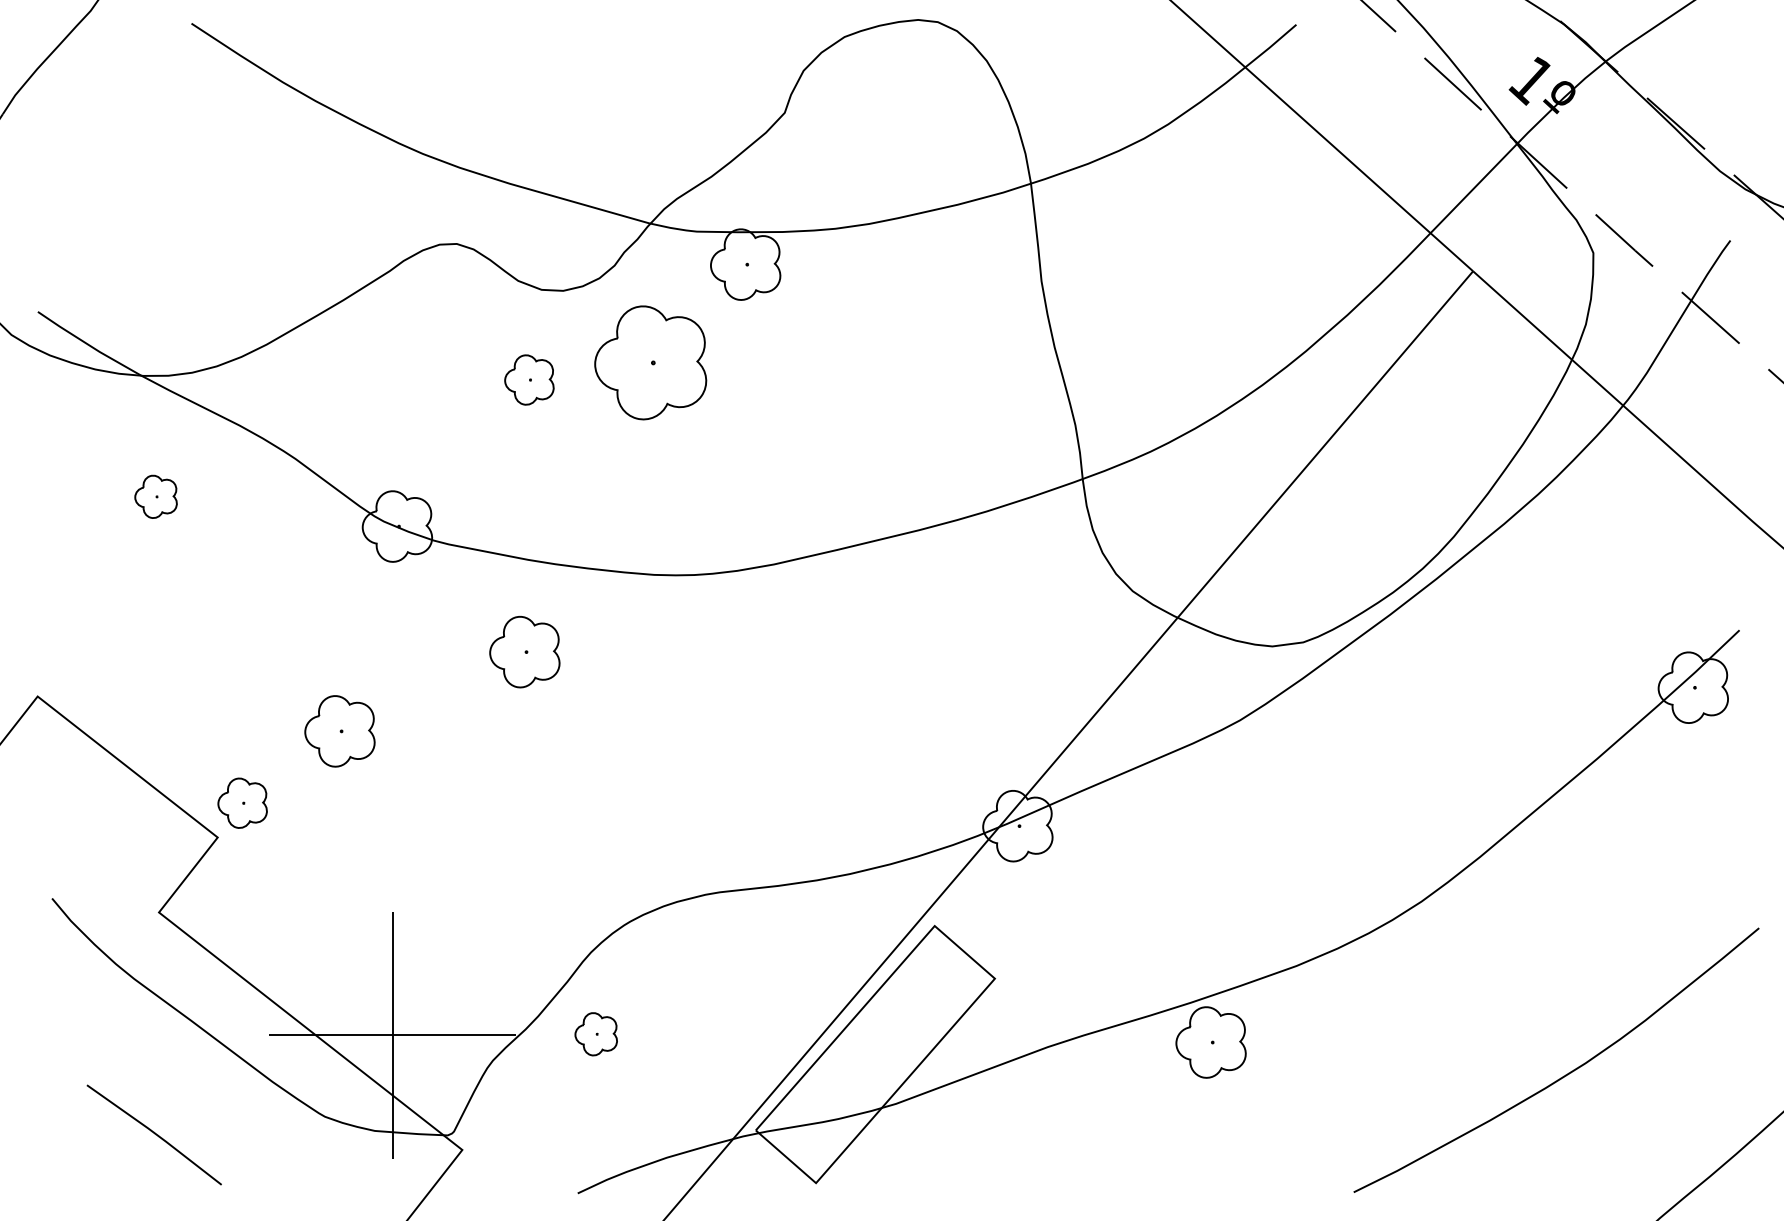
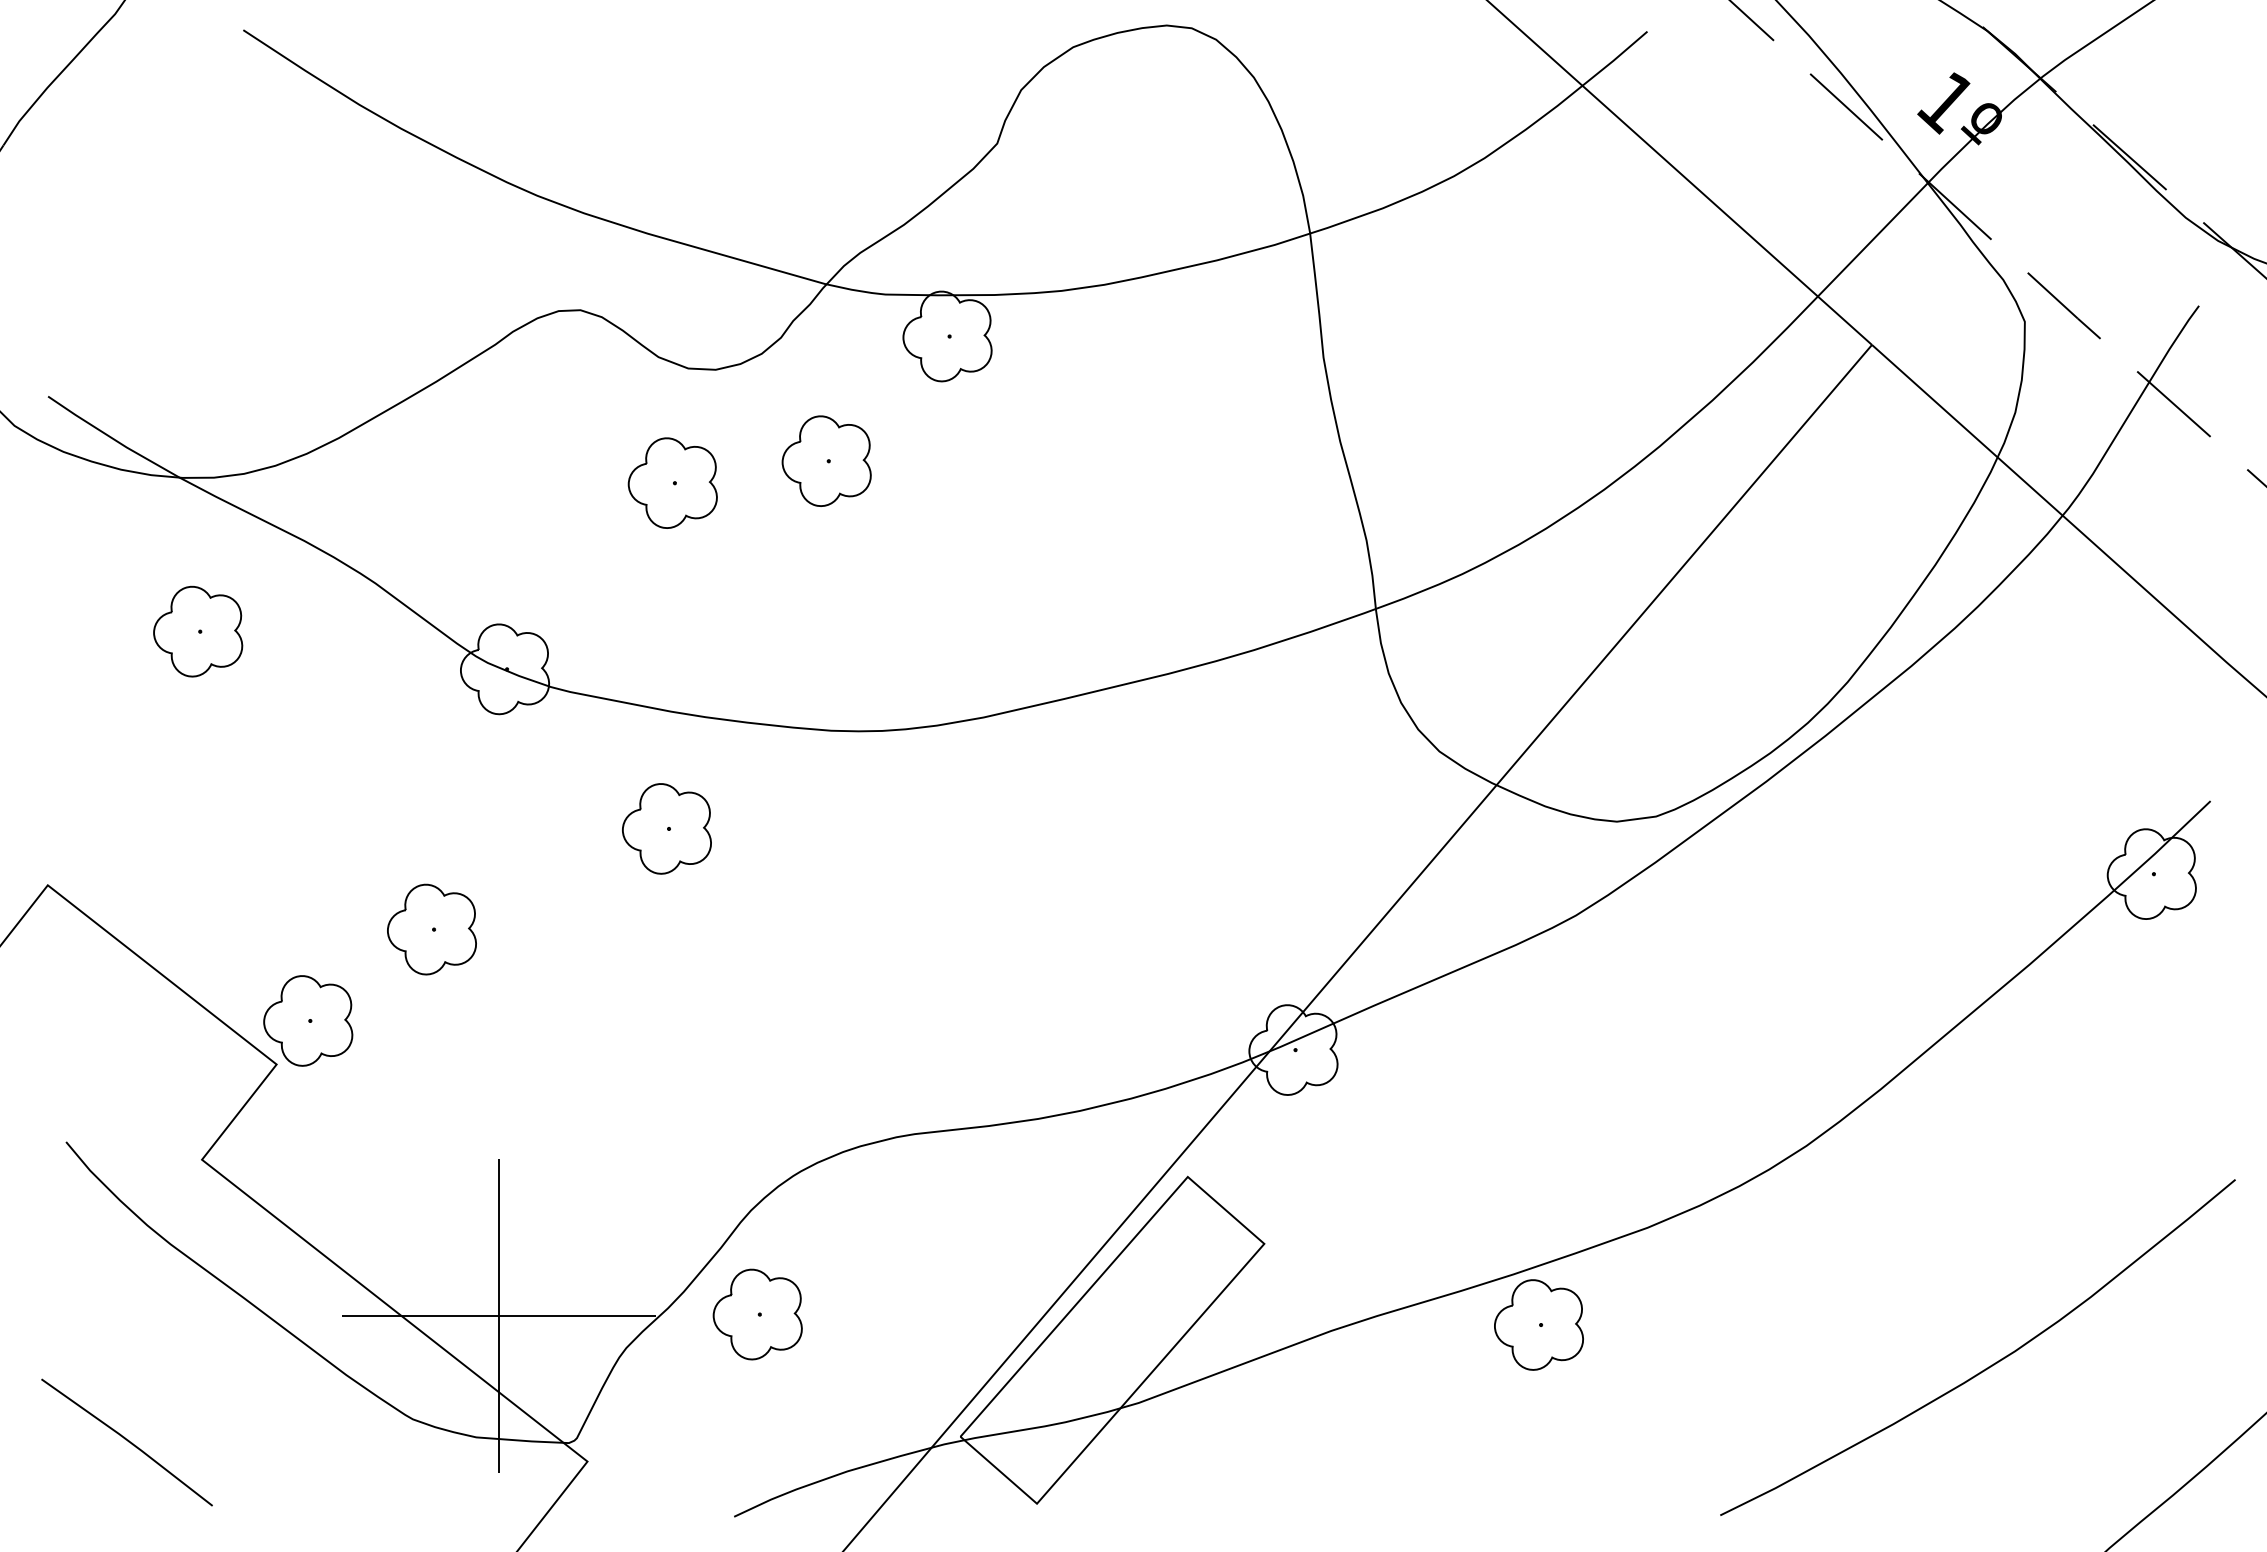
part: (650, 362) -> (826, 460), size x0.62
part: (529, 379) -> (672, 482), size x1.43
part: (156, 496) -> (198, 631), size x1.67
part: (242, 802) -> (308, 1020), size x1.43
part: (596, 1034) -> (757, 1314), size x1.67
line: (154, 1134) -> (127, 1441), moved

